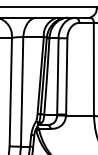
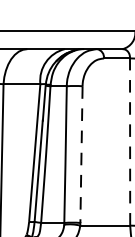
line: (93, 69) -> (129, 141), solid -> dashed
line: (66, 77) -> (81, 156), solid -> dashed

